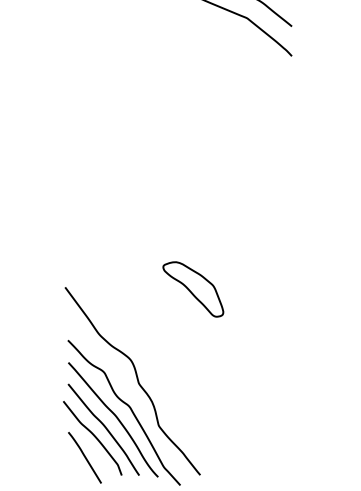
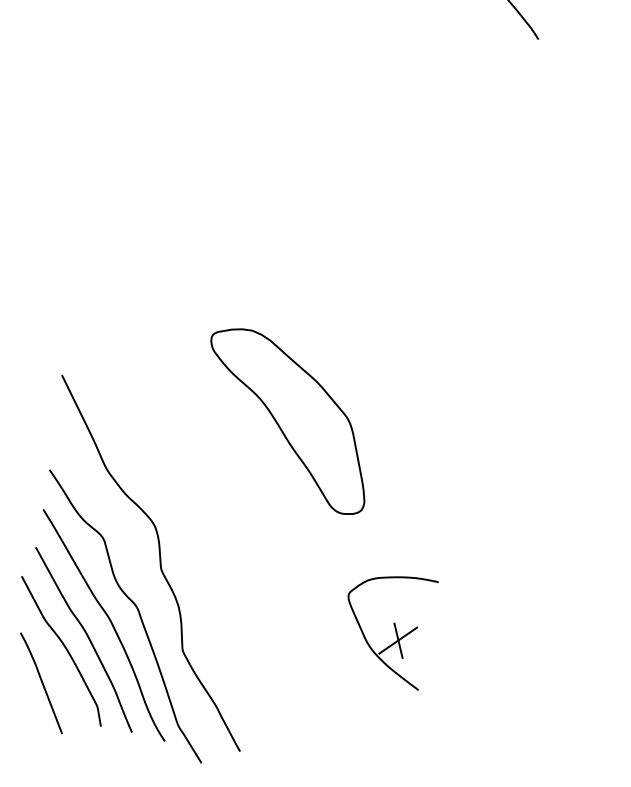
part: (193, 289) -> (288, 420), size x1.67
part: (267, 392) -> (385, 627), added

